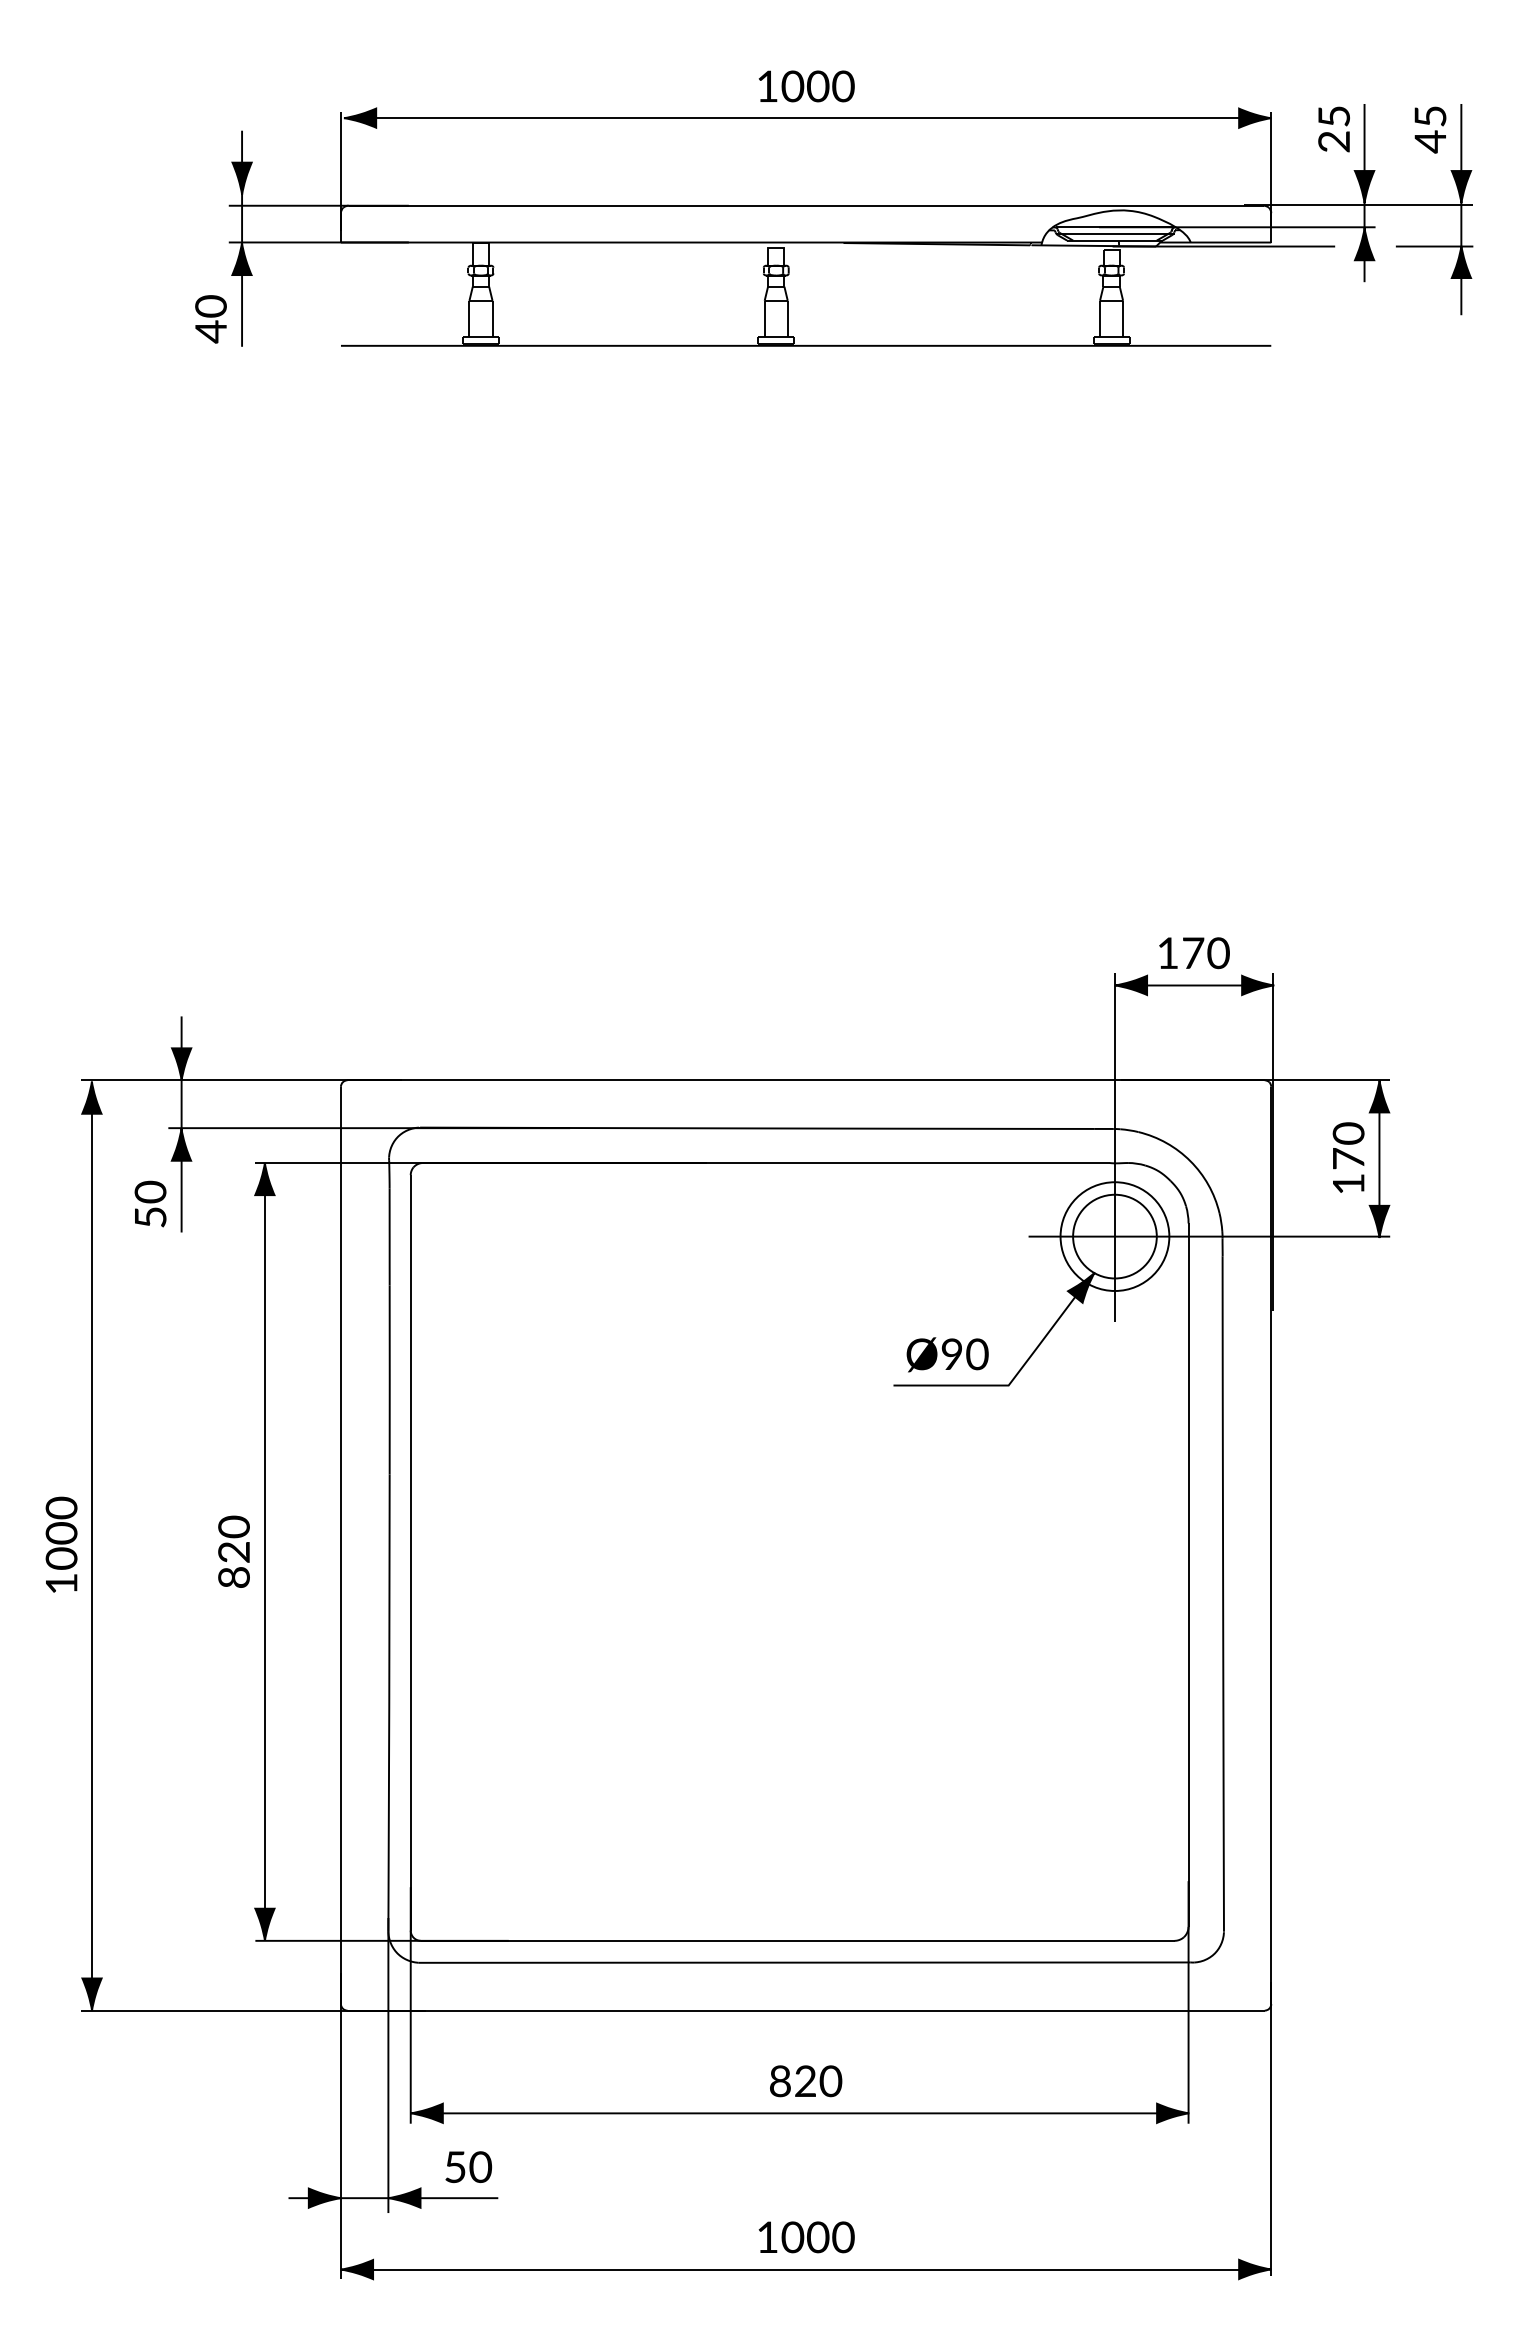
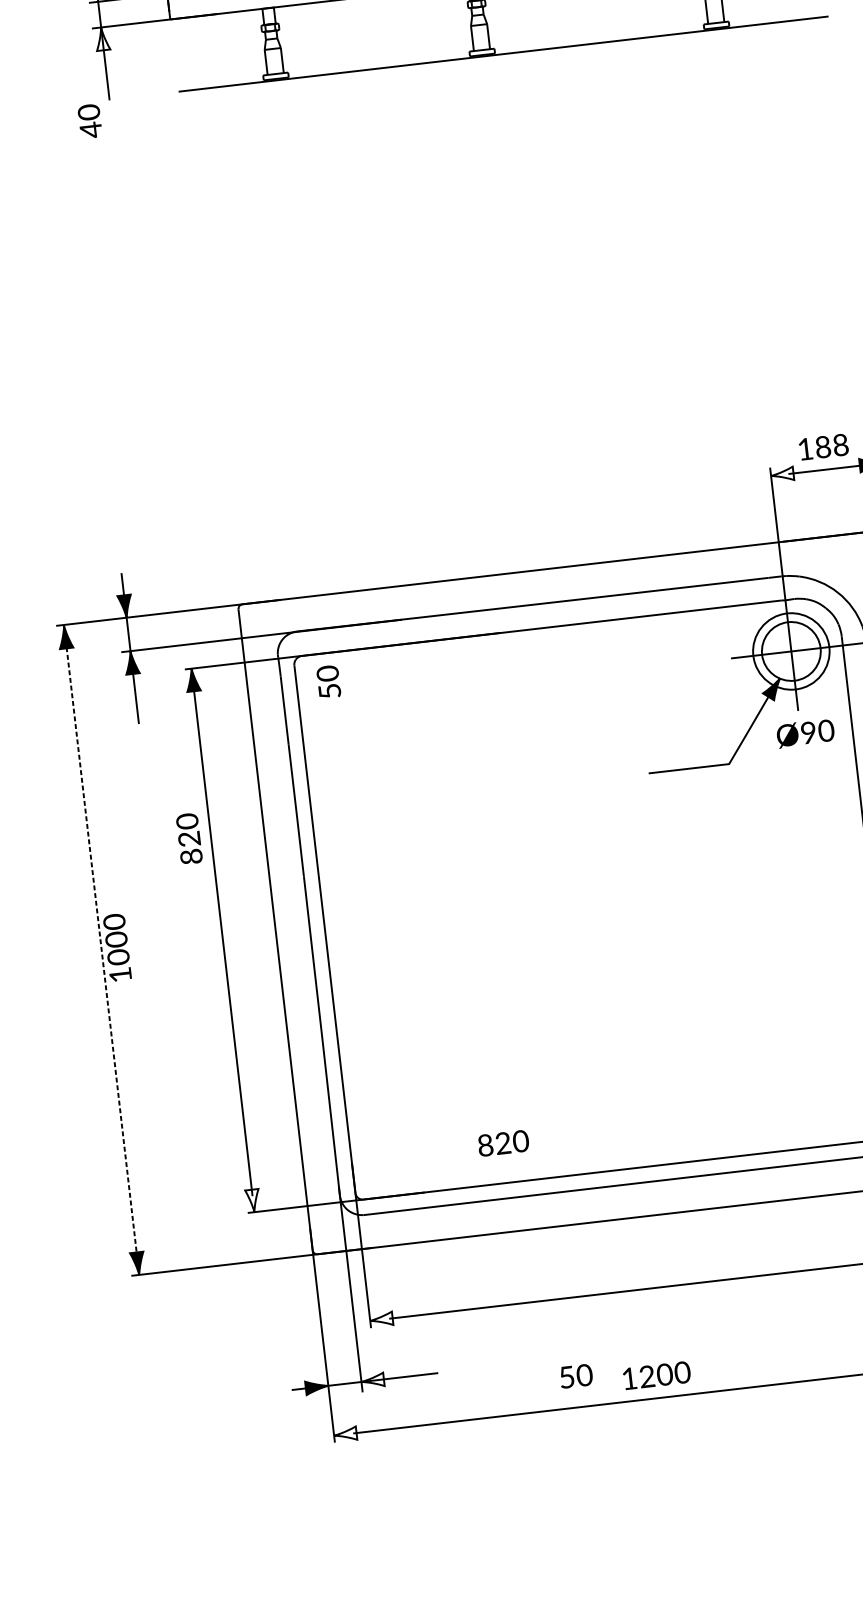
fill: (241, 258) -> (102, 38), removed
text: (210, 319) -> (89, 121), moved
text: (1205, 953) -> (831, 446), 170 -> 188
fill: (1130, 985) -> (781, 474), removed
text: (150, 1203) -> (328, 681), moved
text: (947, 1354) -> (805, 733), moved
text: (61, 1544) -> (117, 947), moved
line: (92, 1544) -> (101, 949), solid -> dashed
text: (233, 1551) -> (188, 838), moved
fill: (264, 1924) -> (252, 1200), removed
text: (806, 2081) -> (503, 1143), moved
fill: (426, 2112) -> (381, 1319), removed
text: (468, 2167) -> (576, 1376), moved
fill: (404, 2197) -> (372, 1380), removed
text: (792, 2237) -> (646, 1376), 1000 -> 1200
fill: (356, 2269) -> (344, 1434), removed

